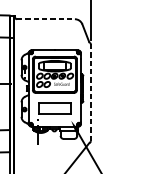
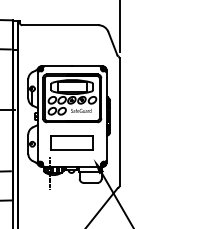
line: (46, 19) -> (60, 25), dashed -> solid
line: (90, 93) -> (119, 122), dashed -> solid

